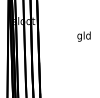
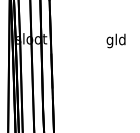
text: (83, 36) -> (115, 40), moved

